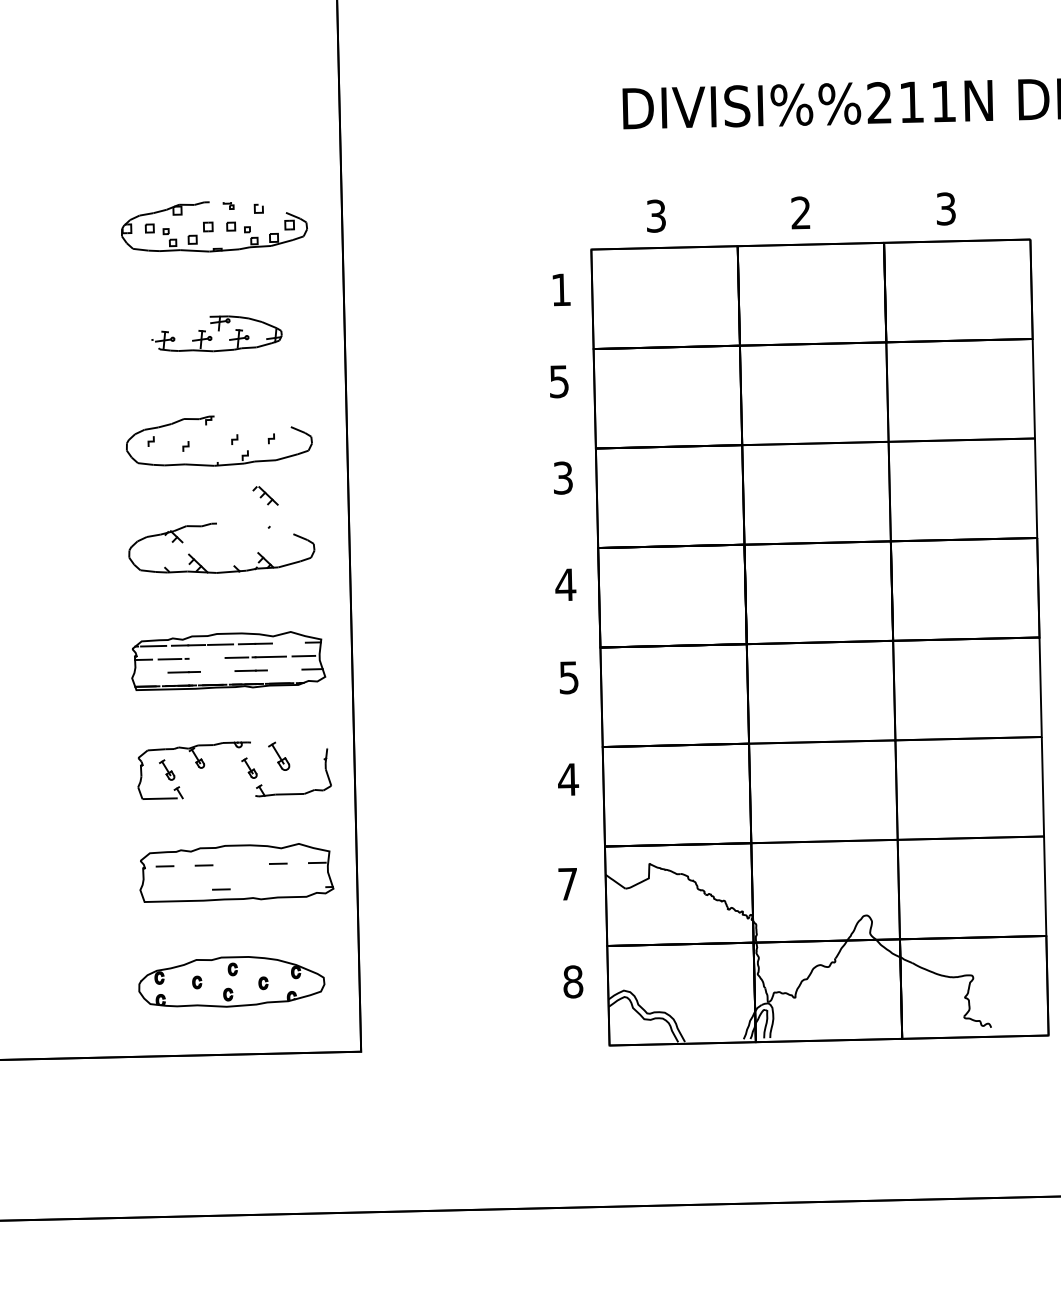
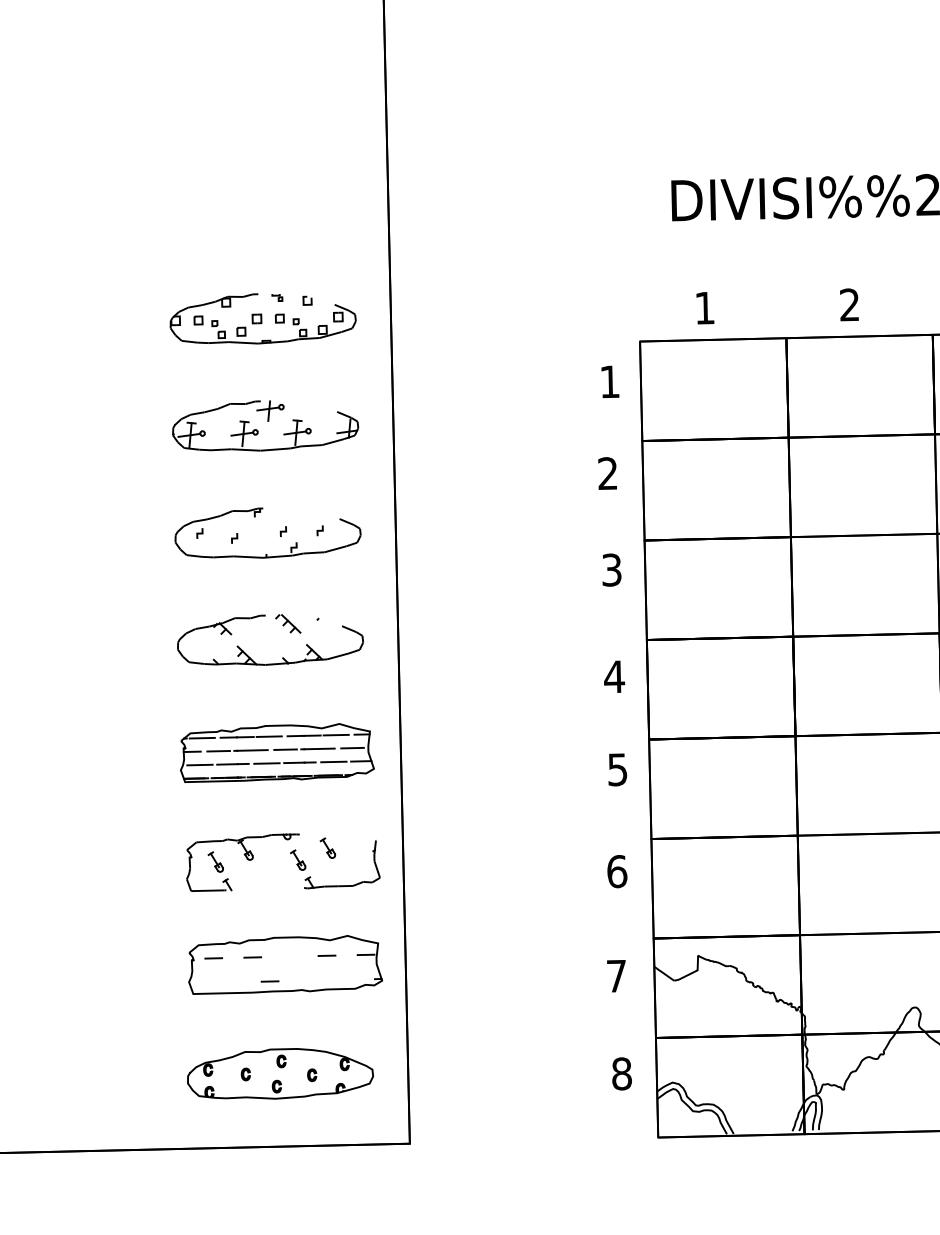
text: (656, 215) -> (705, 307), 3 -> 1
part: (216, 333) -> (265, 425), size x1.43
text: (558, 381) -> (607, 473), 5 -> 2
part: (265, 495) -> (288, 623), moved
line: (287, 642) -> (336, 734), added
line: (203, 658) -> (252, 750), added
line: (284, 669) -> (333, 761), added
line: (217, 671) -> (266, 763), added
line: (150, 672) -> (199, 764), added
part: (279, 755) -> (328, 847), size x0.71
text: (568, 779) -> (617, 871), 4 -> 6

